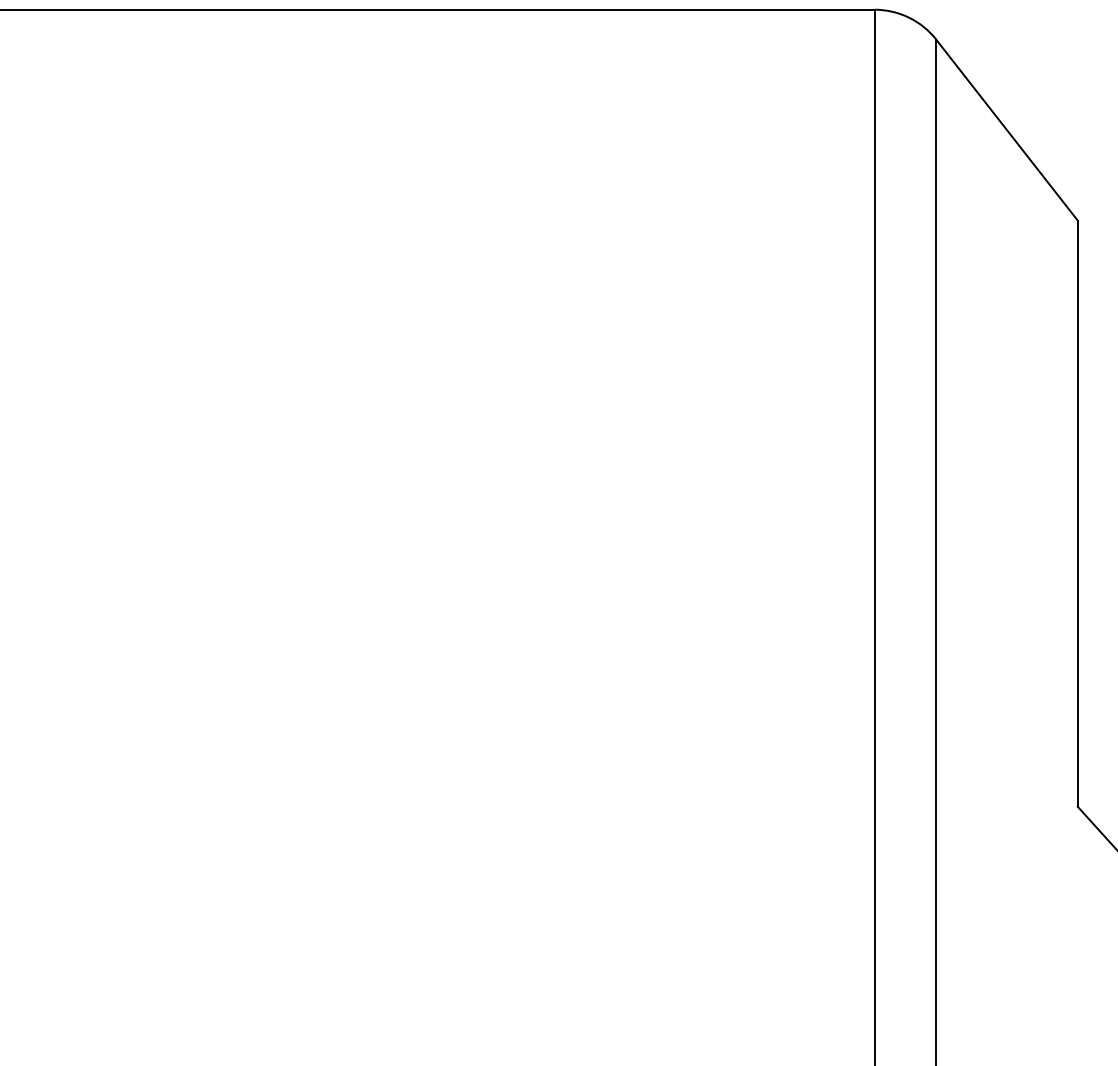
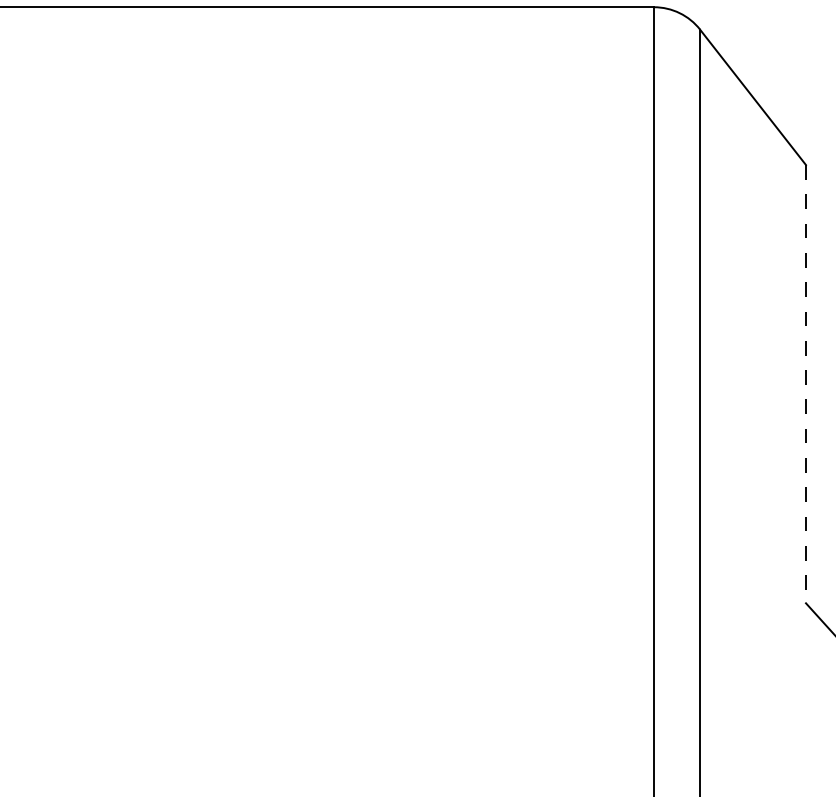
line: (1077, 514) -> (805, 384), solid -> dashed

